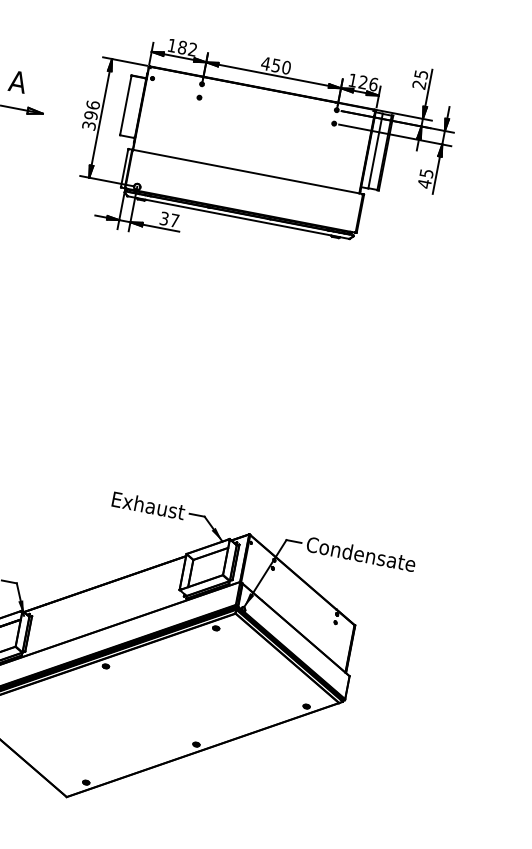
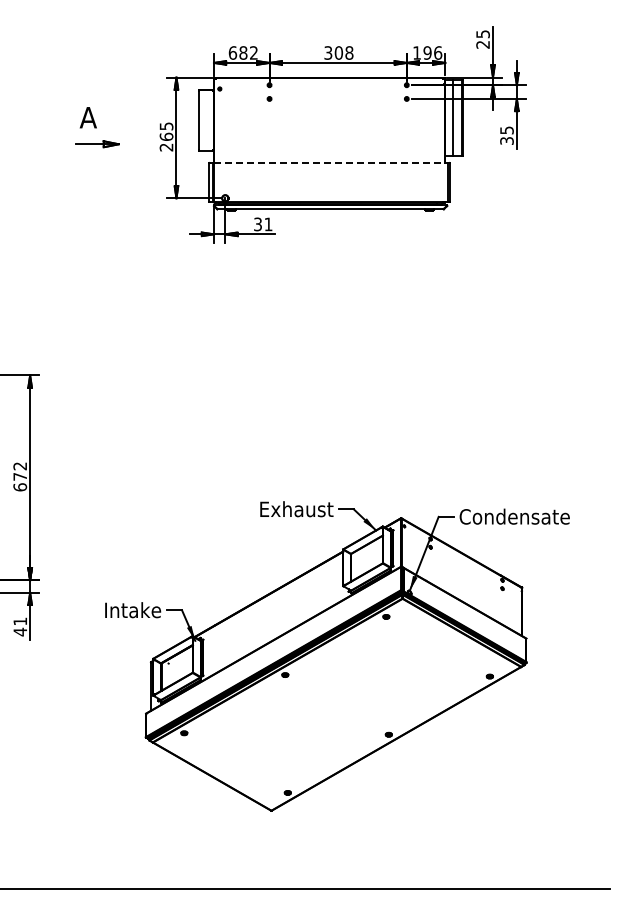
text: (171, 45) -> (232, 52), 182 -> 682
text: (275, 65) -> (338, 52), 450 -> 308
text: (363, 81) -> (427, 52), 126 -> 196
text: (91, 115) -> (166, 136), 396 -> 265
line: (248, 171) -> (331, 162), solid -> dashed
text: (424, 183) -> (506, 140), 45 -> 35
text: (174, 220) -> (268, 224), 37 -> 31

